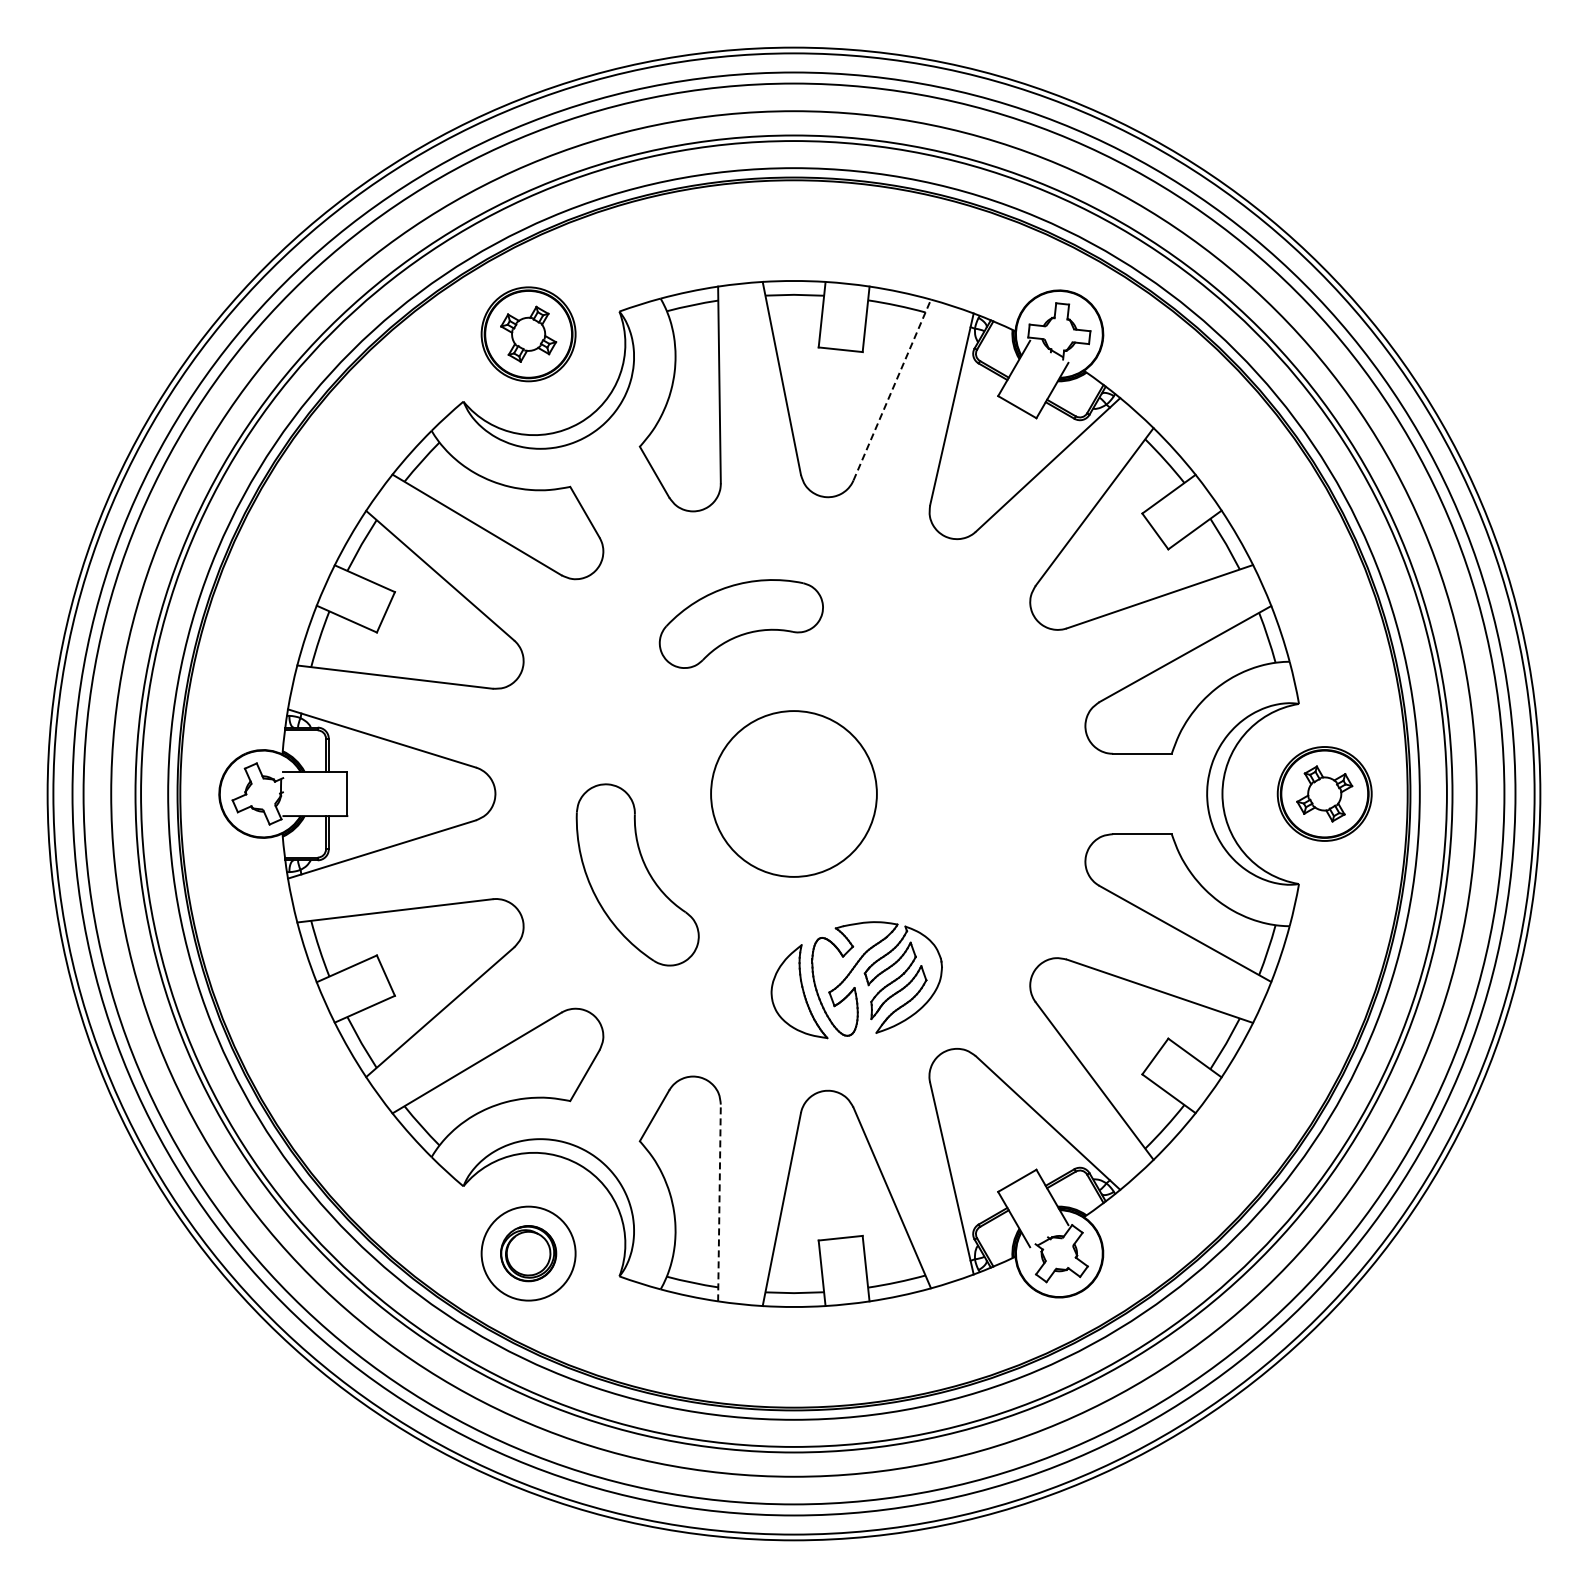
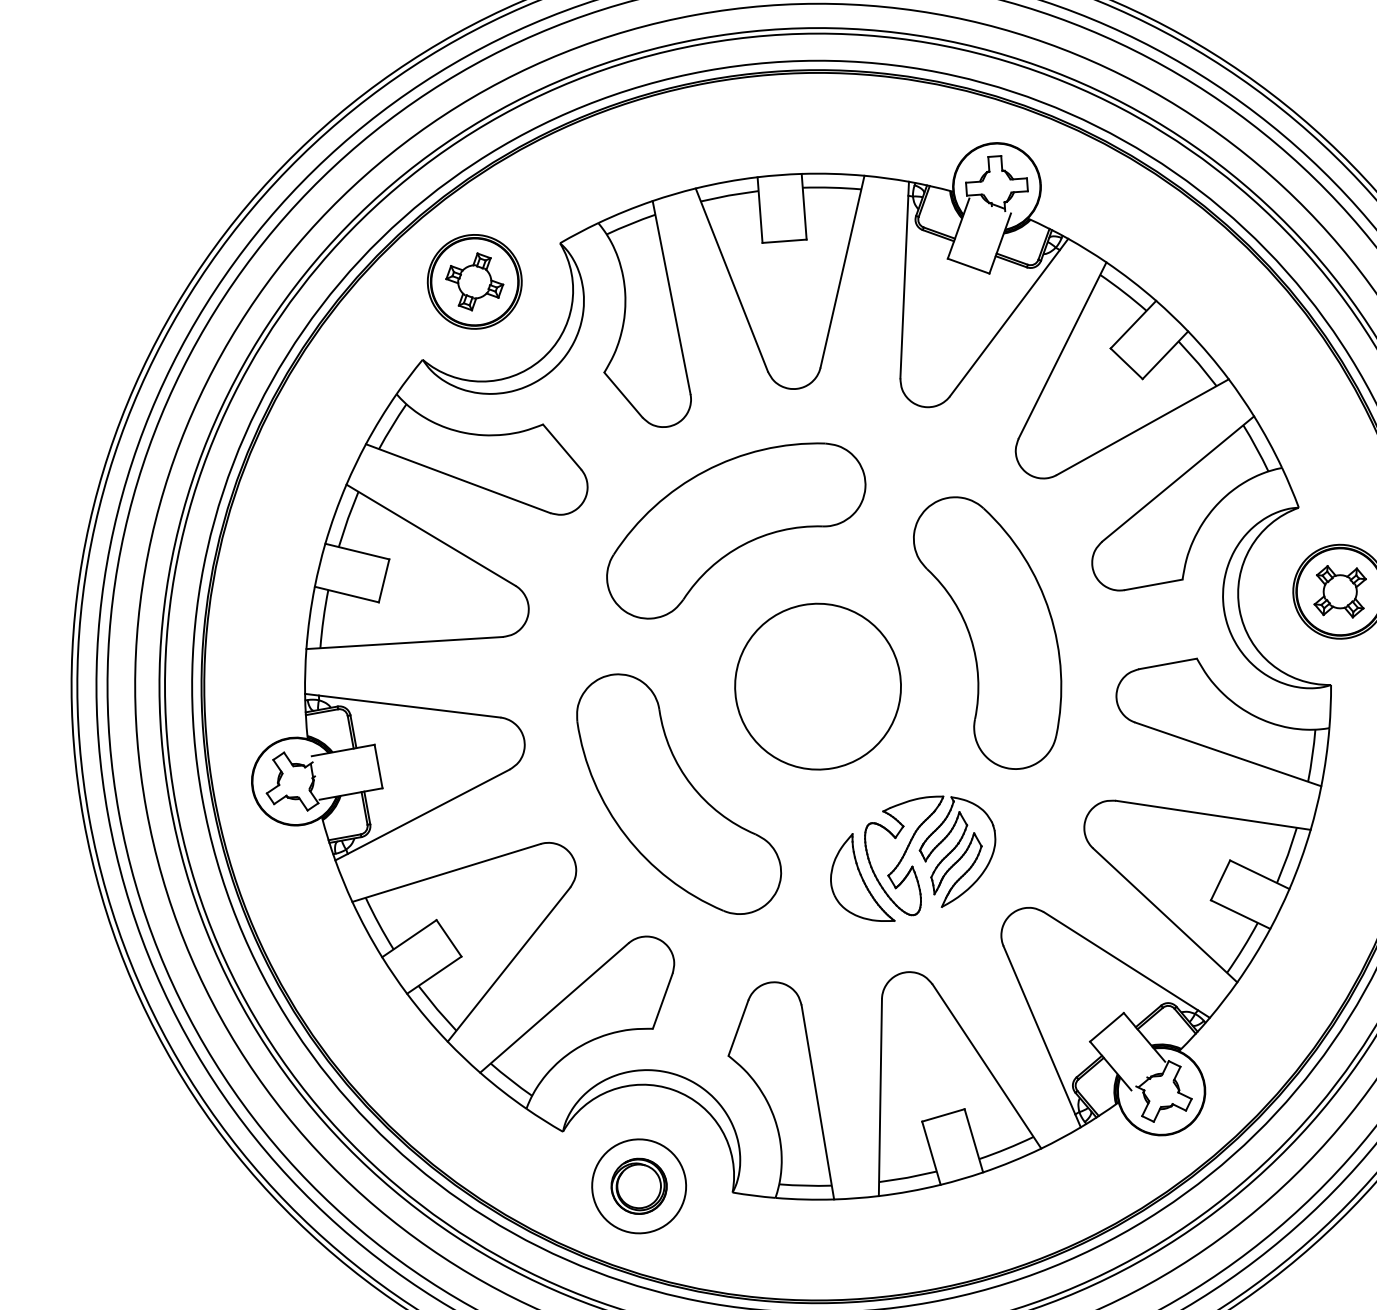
line: (892, 389) -> (842, 271), dashed -> solid
part: (741, 623) -> (735, 528), size x1.67
part: (975, 770) -> (992, 631), added
part: (637, 874) -> (678, 793), size x1.43
line: (719, 1202) -> (817, 1101), dashed -> solid

